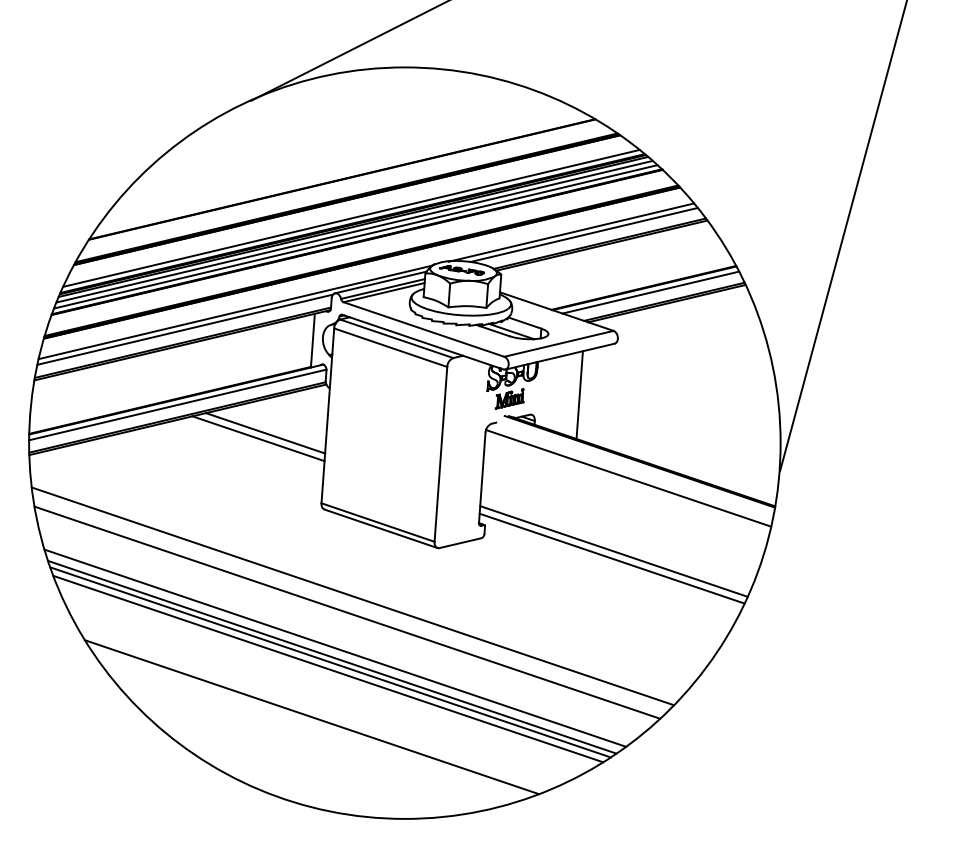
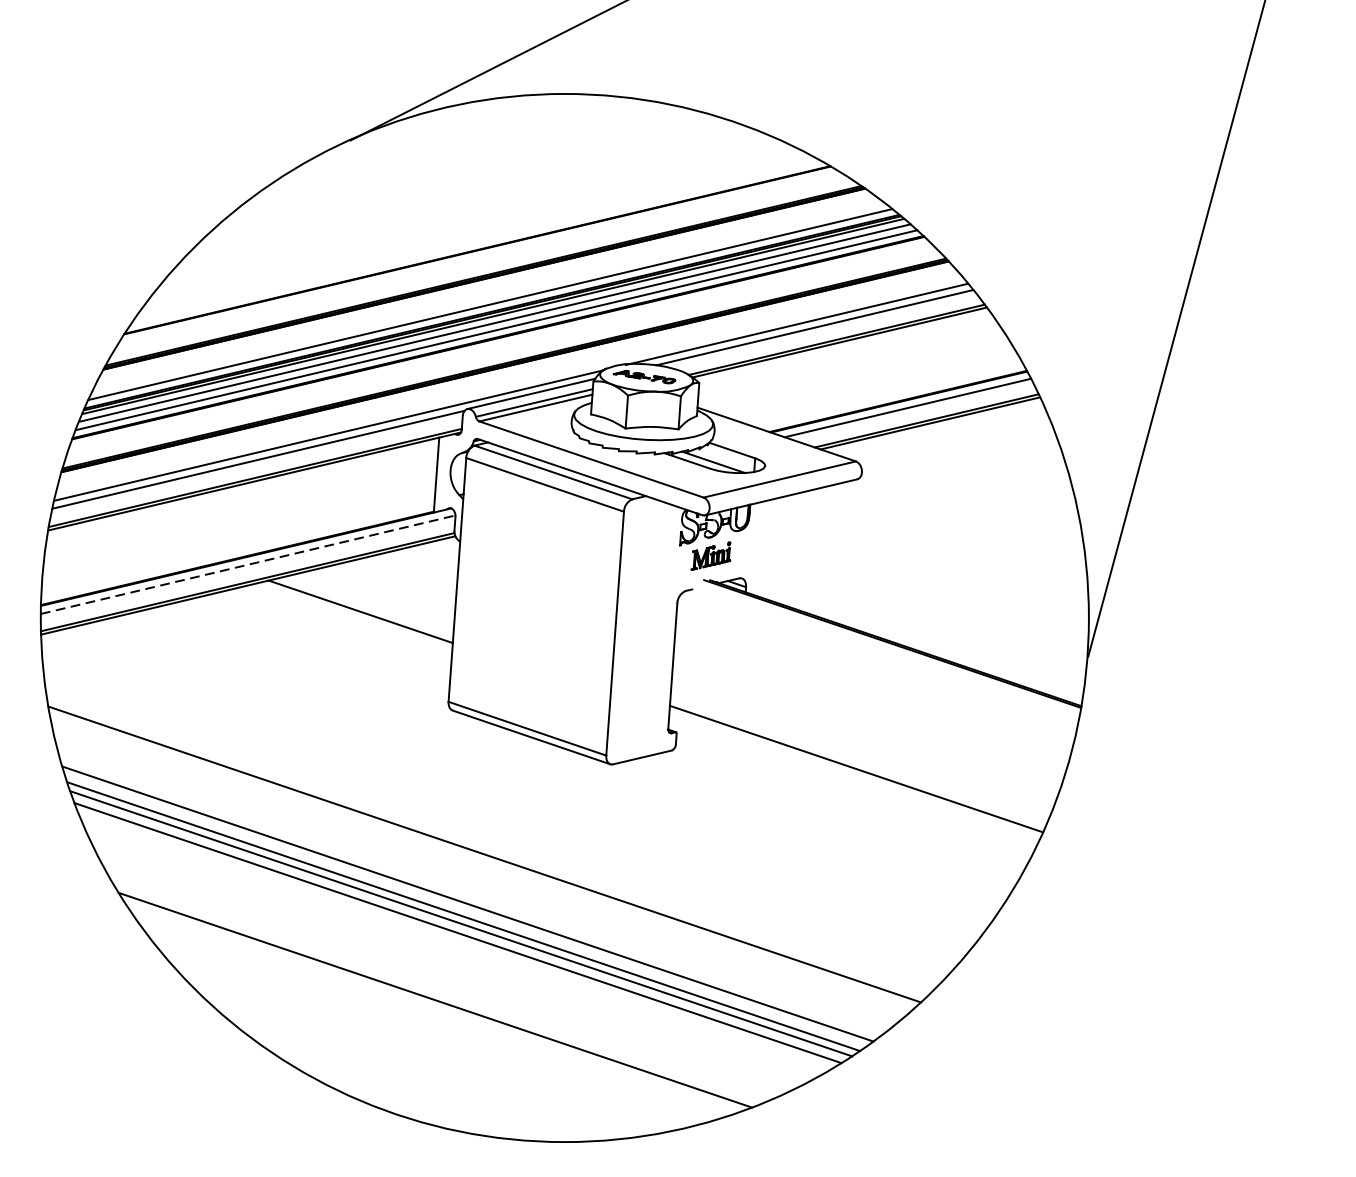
line: (579, 395) -> (808, 551), removed
line: (177, 404) -> (247, 564), solid -> dashed
line: (265, 433) -> (370, 604), removed
line: (628, 478) -> (876, 667), removed
line: (611, 558) -> (853, 778), removed
line: (352, 596) -> (491, 831), removed

